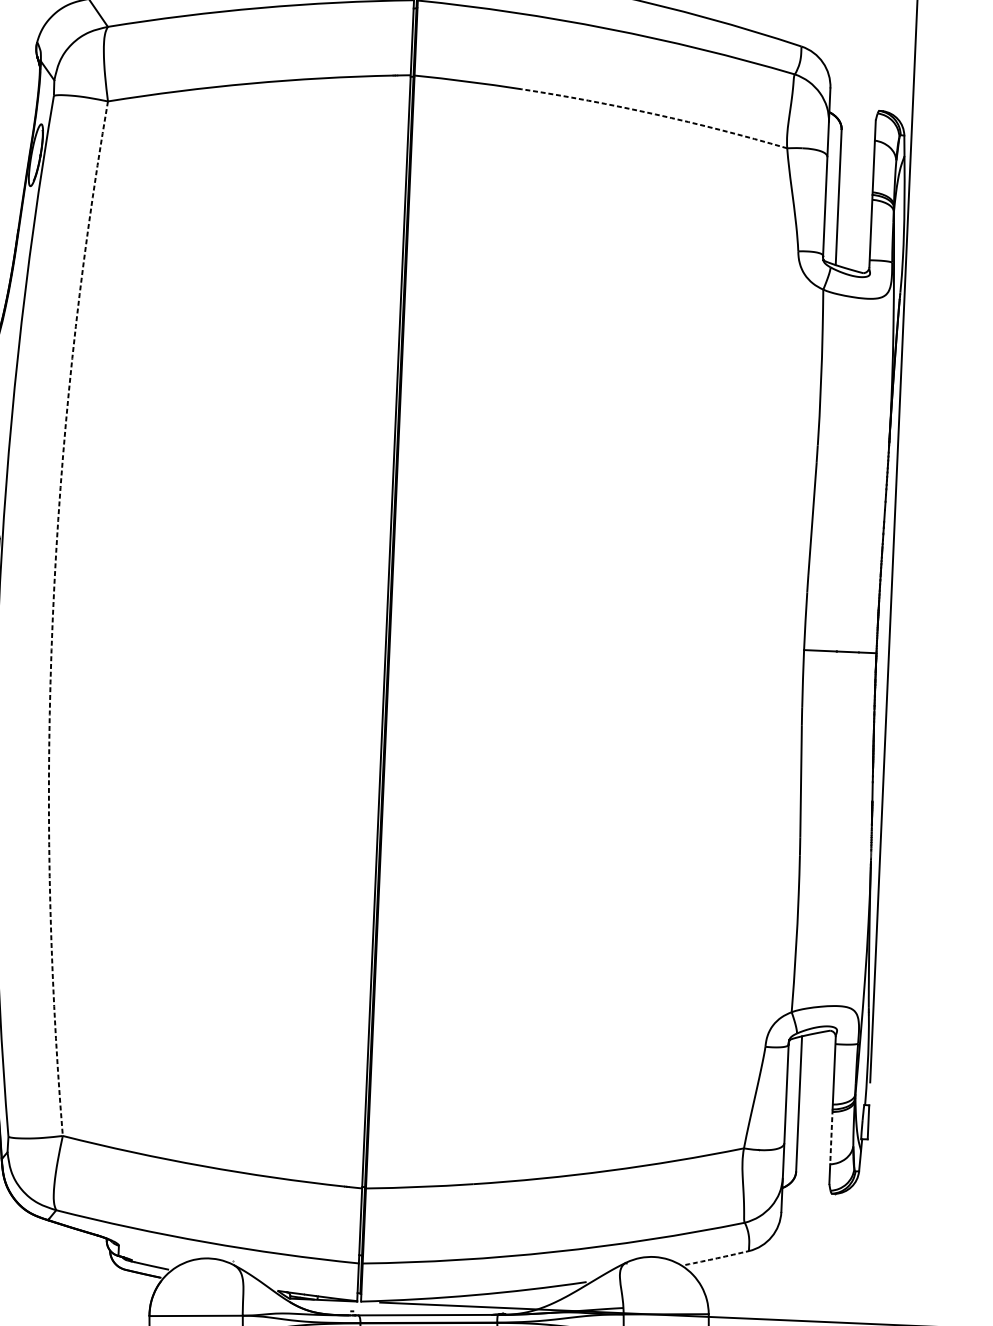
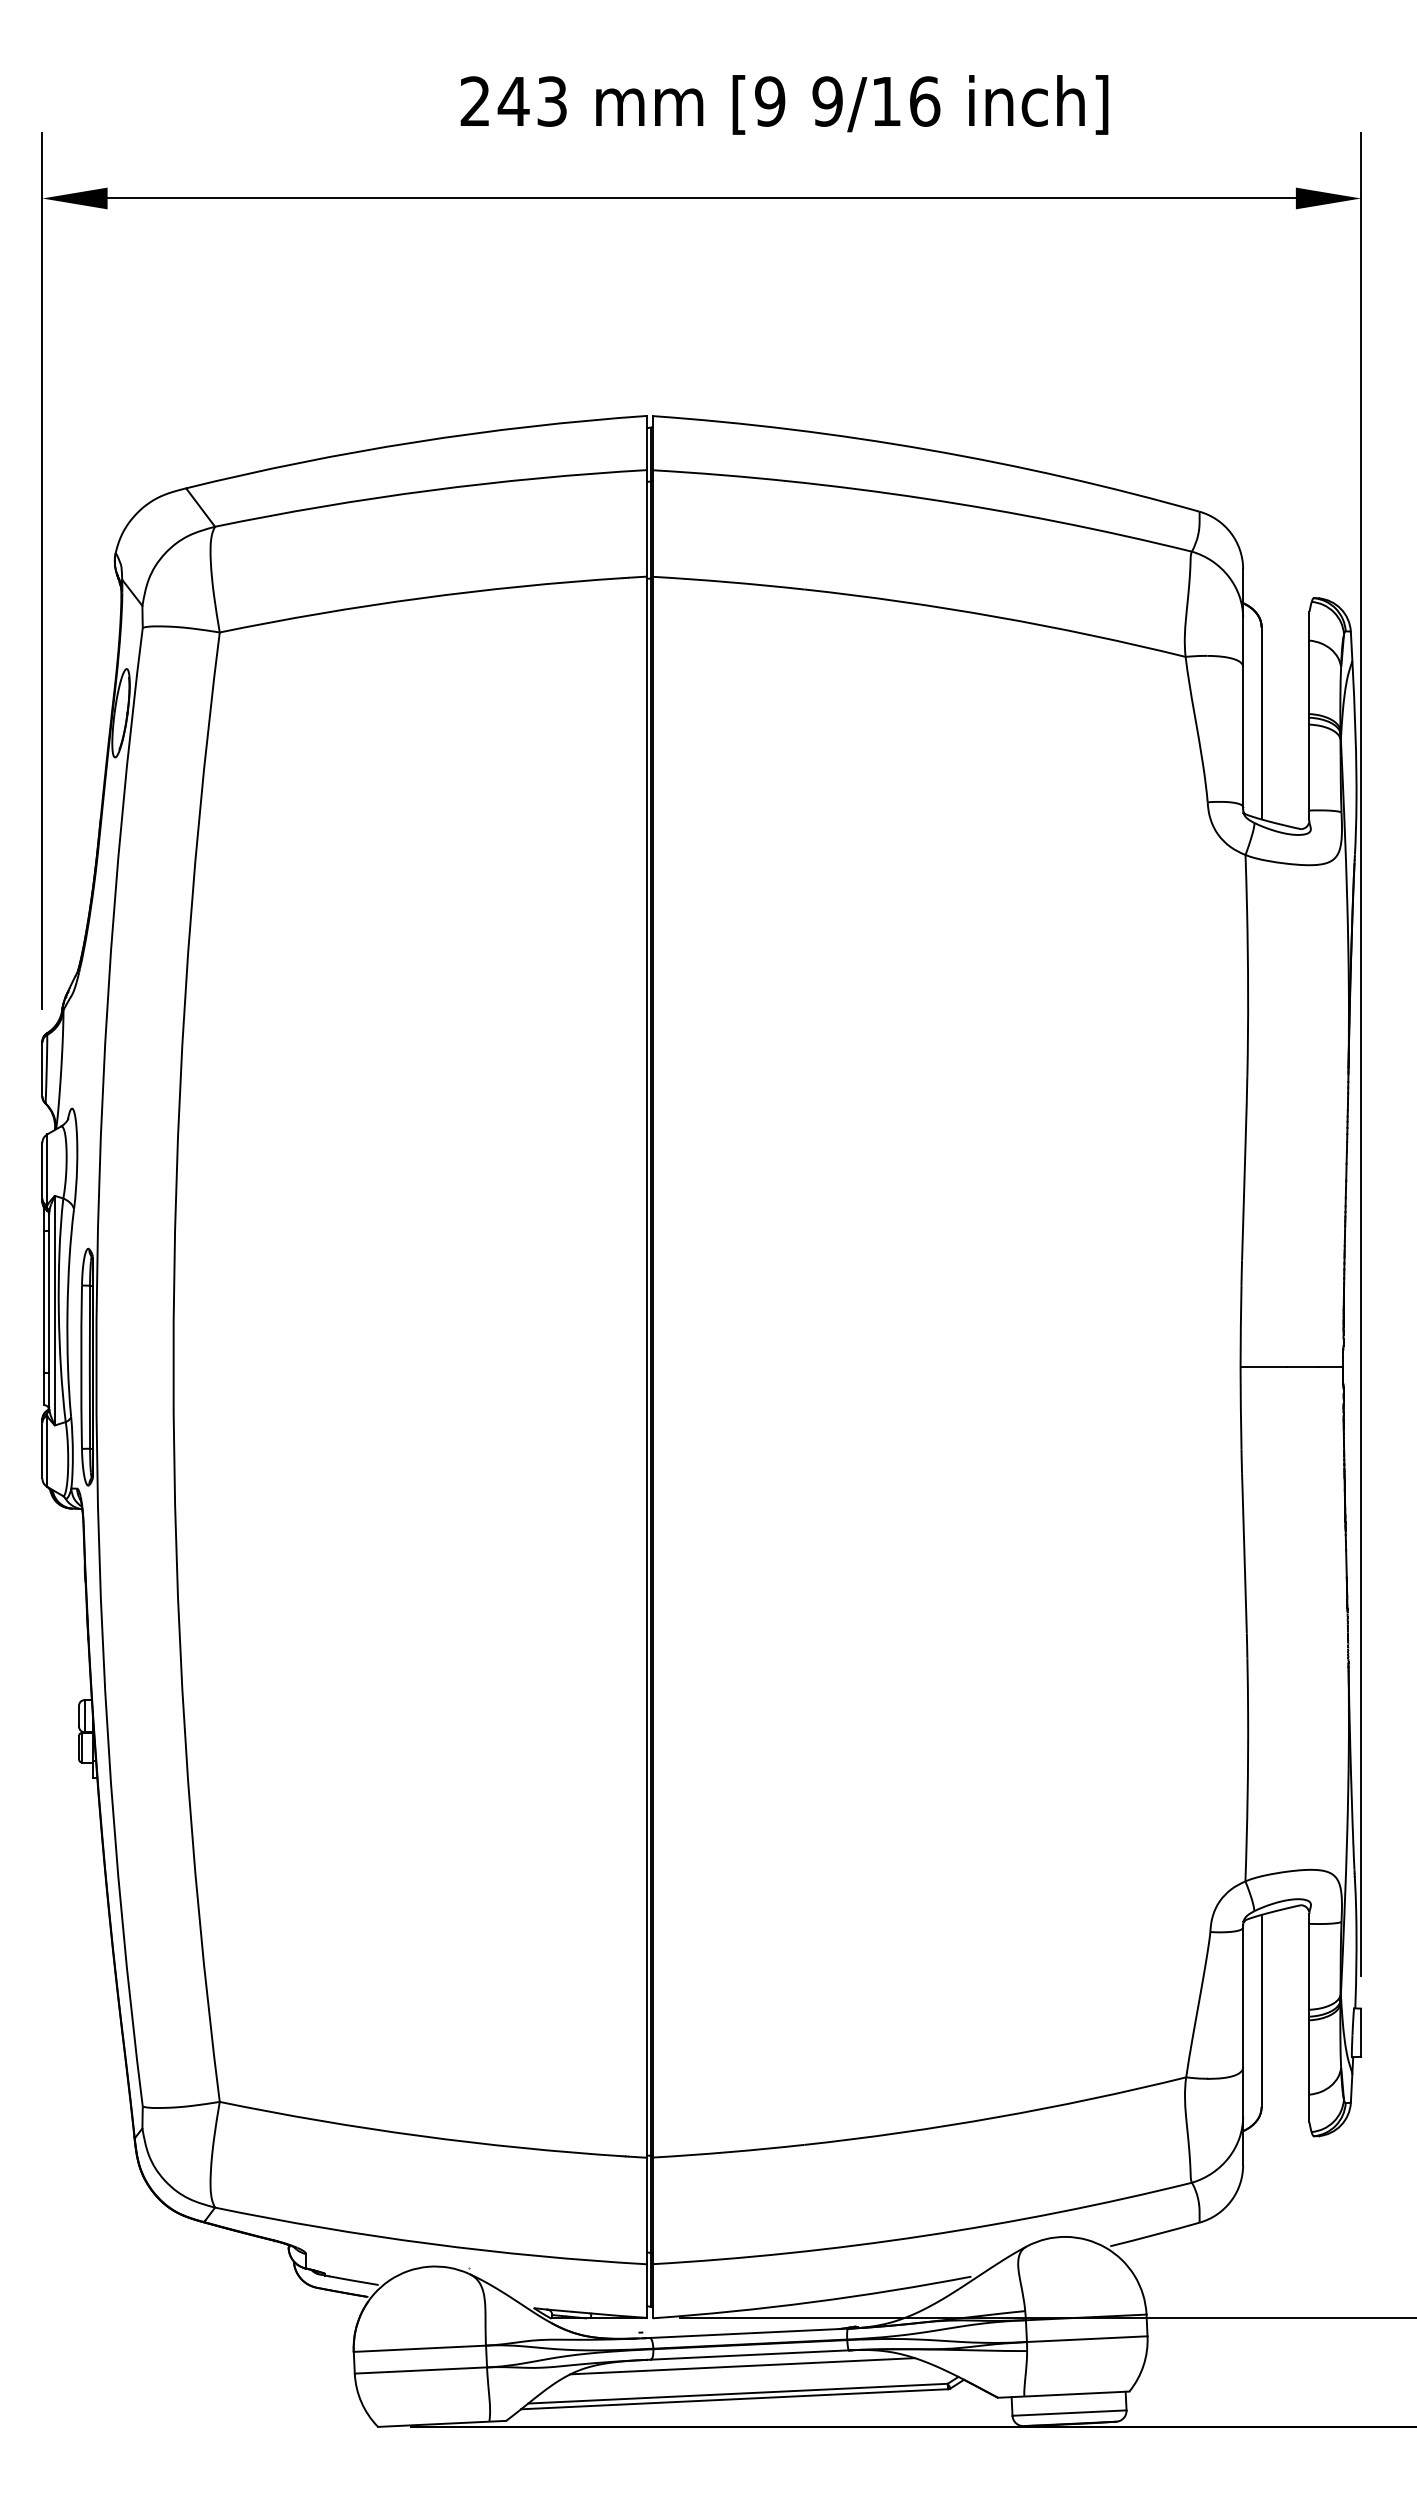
arc: (655, 114) -> (996, 616), dashed -> solid
arc: (52, 617) -> (173, 1367), dashed -> solid
line: (831, 1136) -> (1309, 2055), dashed -> solid
arc: (717, 1258) -> (1155, 2234), dashed -> solid

